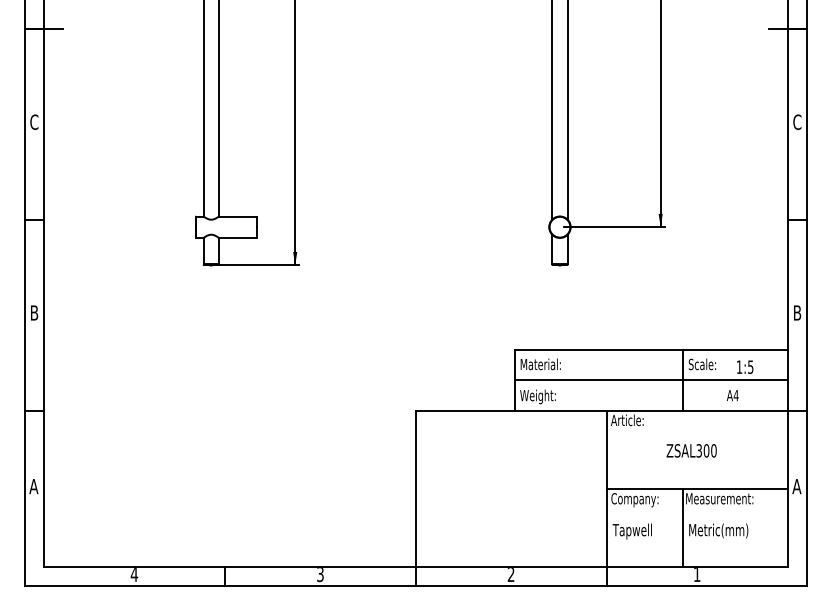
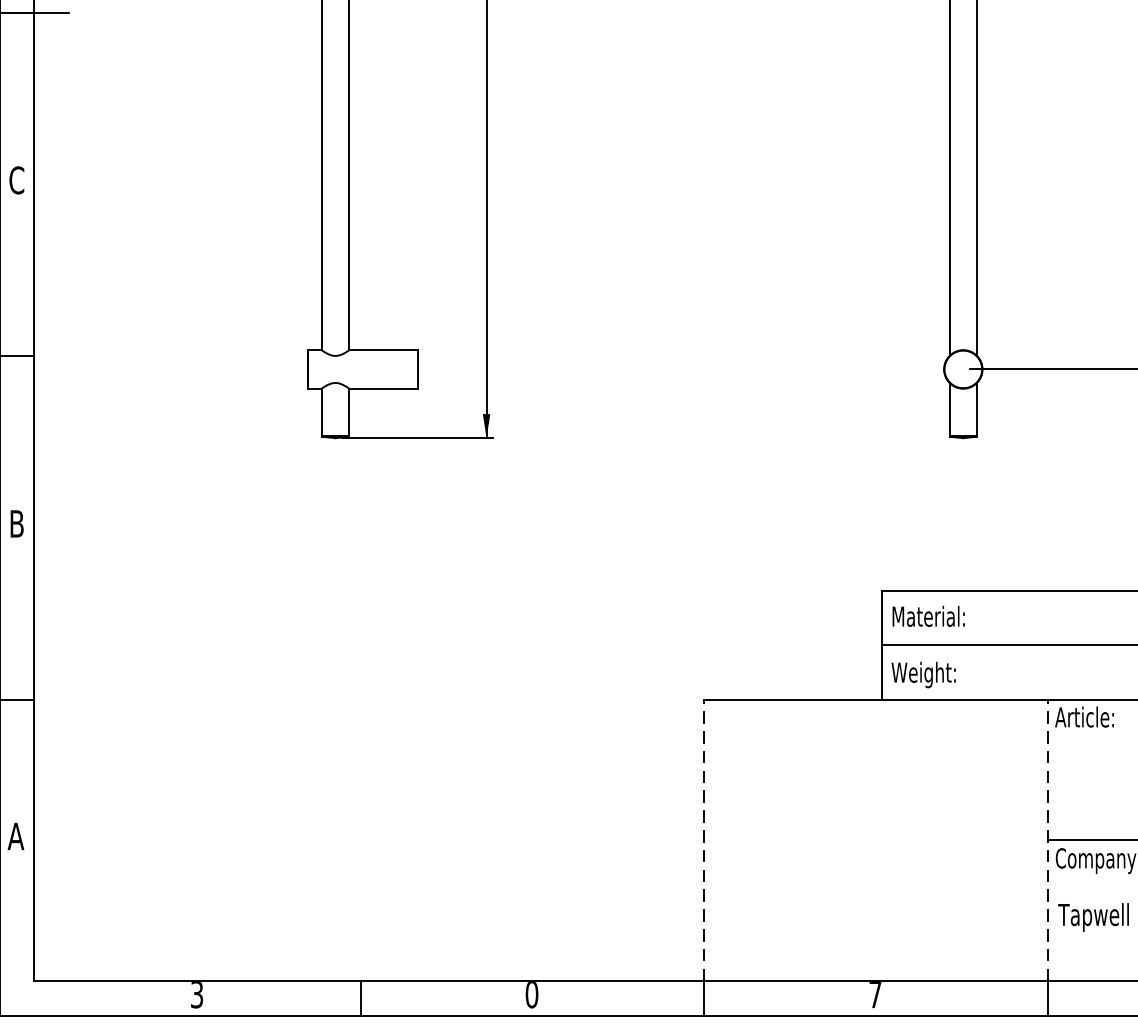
line: (416, 488) -> (704, 839), solid -> dashed
line: (606, 488) -> (1047, 839), solid -> dashed
text: (510, 574) -> (874, 994), 2 -> 7
text: (134, 575) -> (197, 996), 4 -> 3
text: (320, 575) -> (532, 996), 3 -> 0

